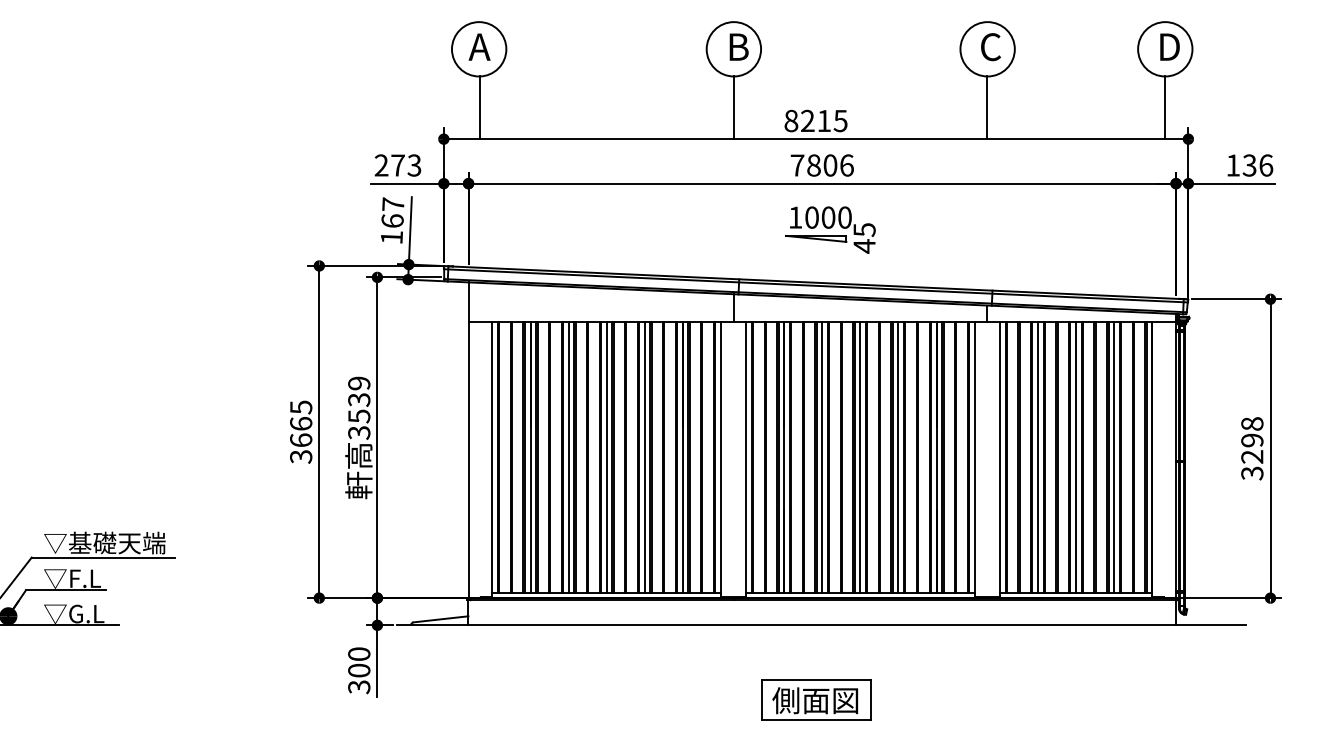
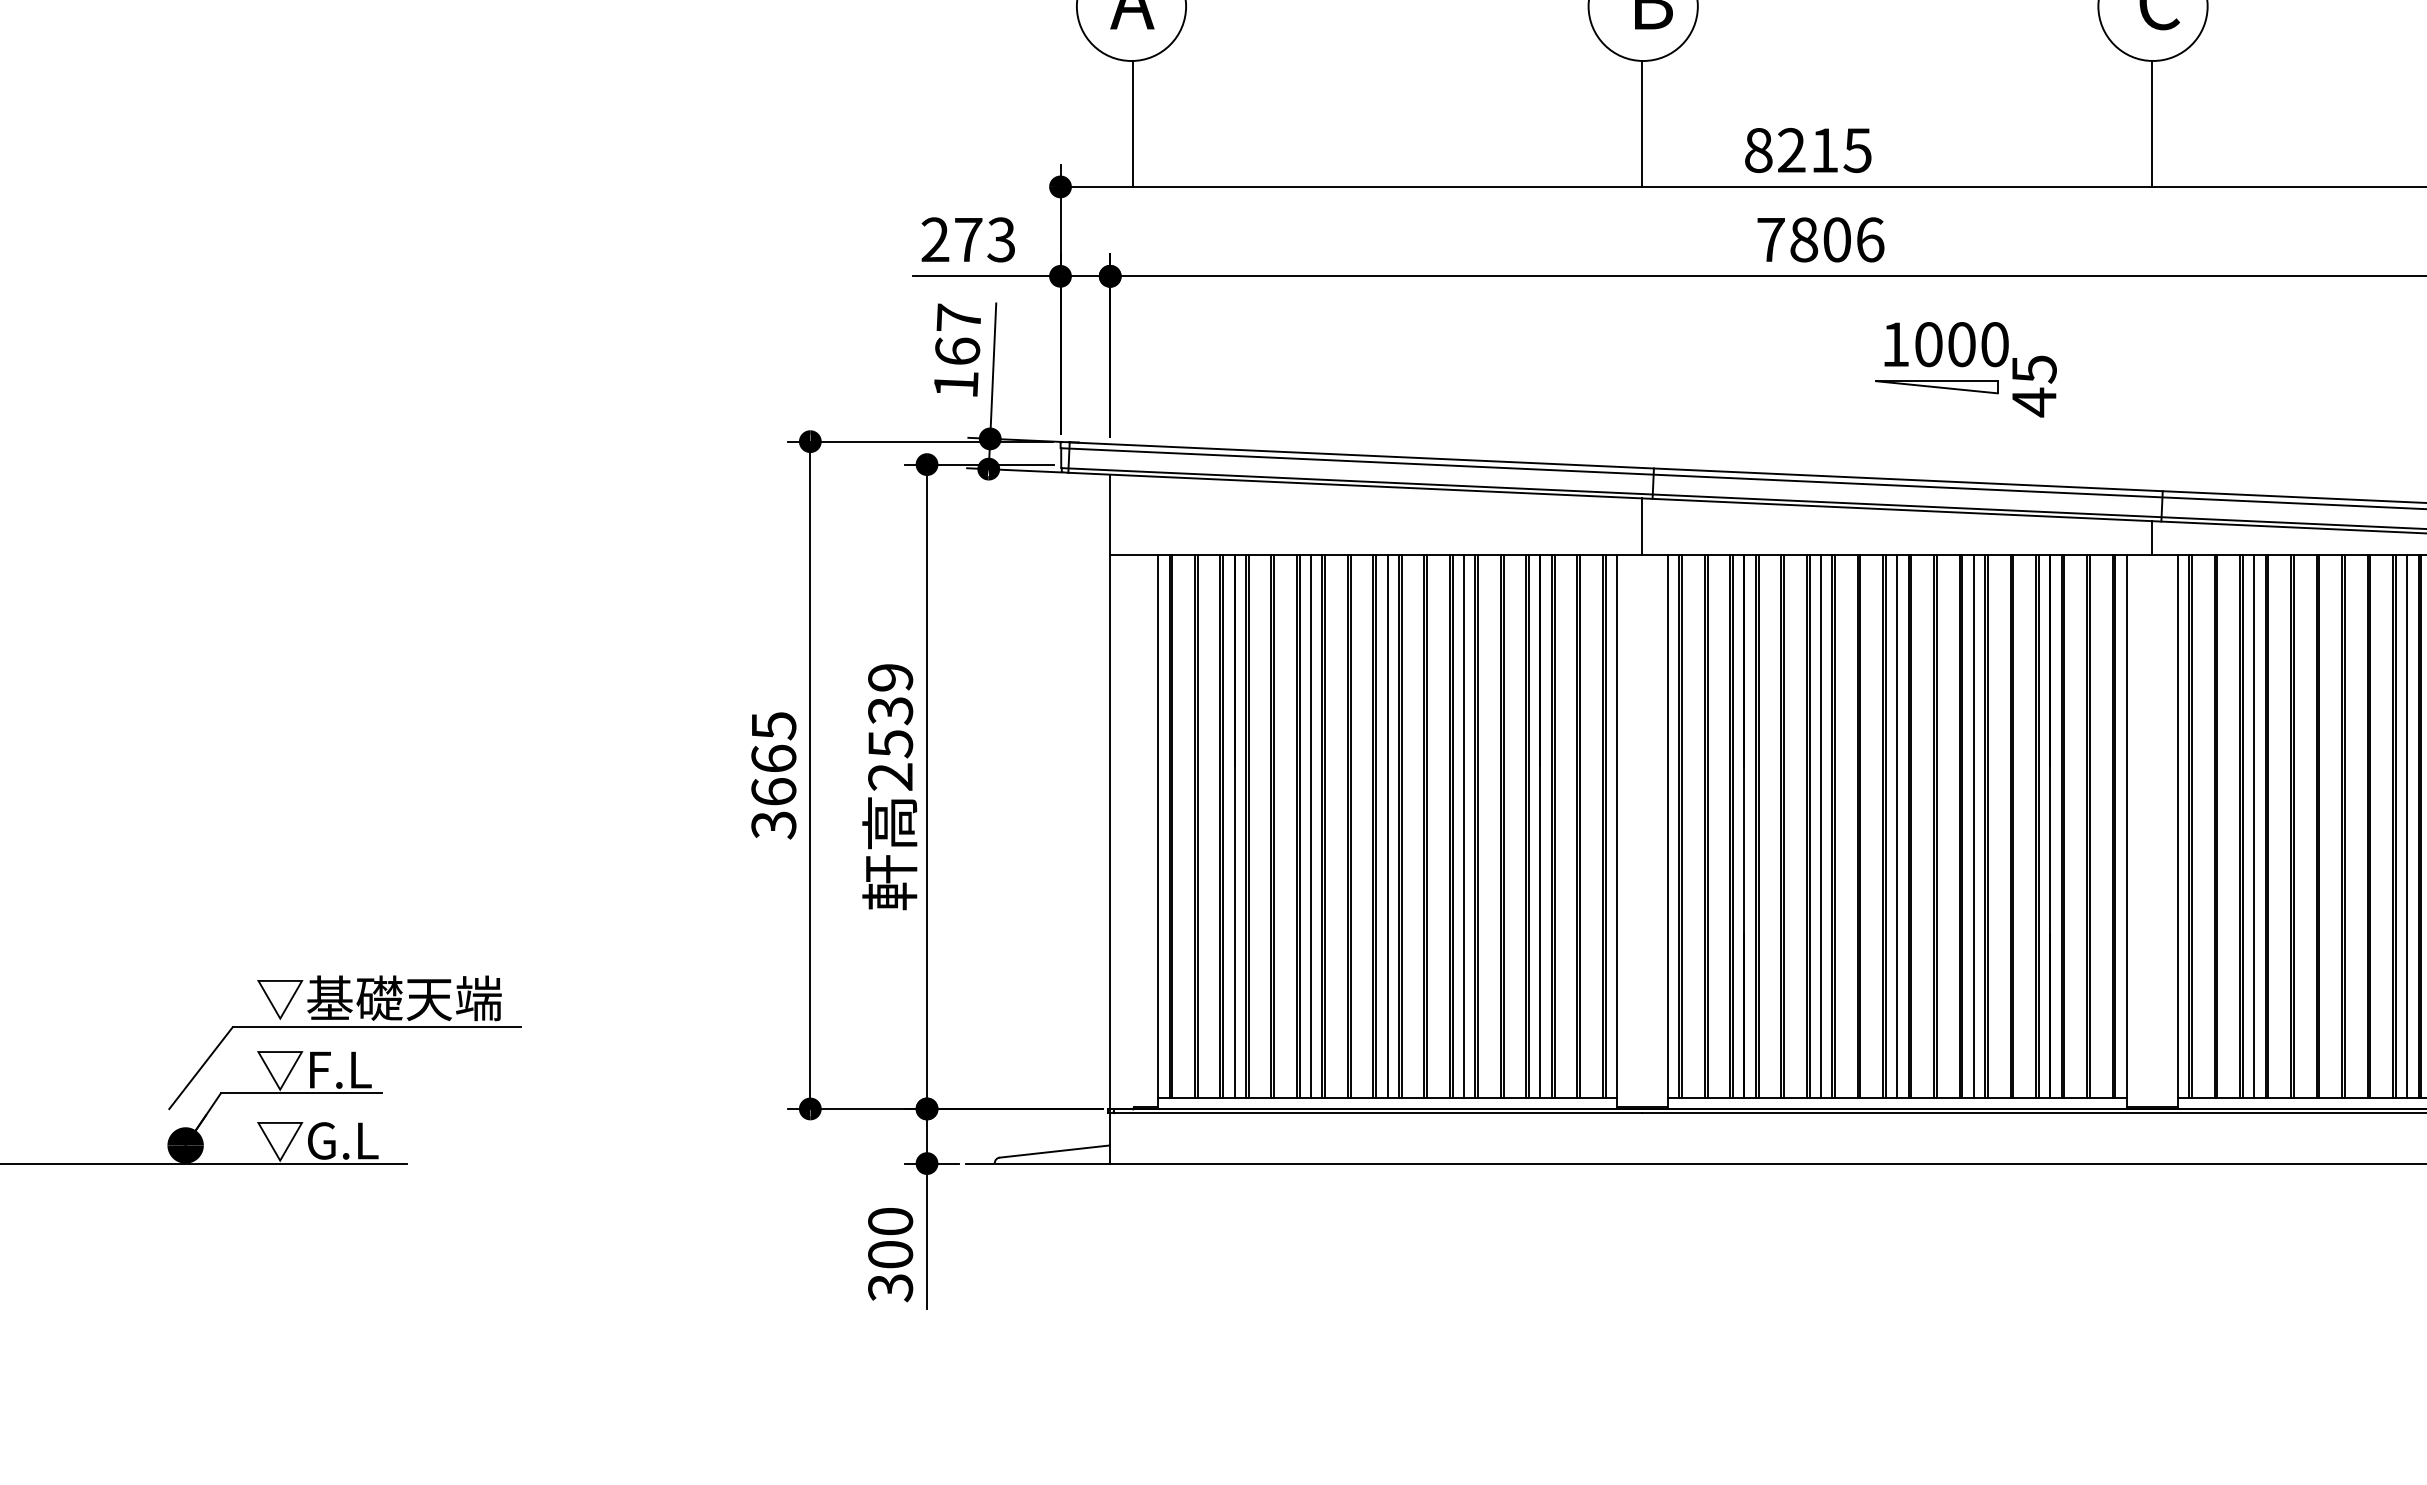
part: (830, 229) -> (1965, 368), moved
text: (359, 432) -> (891, 776), 3539 -> 2539
line: (1076, 457) -> (2331, 826), removed
part: (816, 699) -> (1809, 1312), removed

